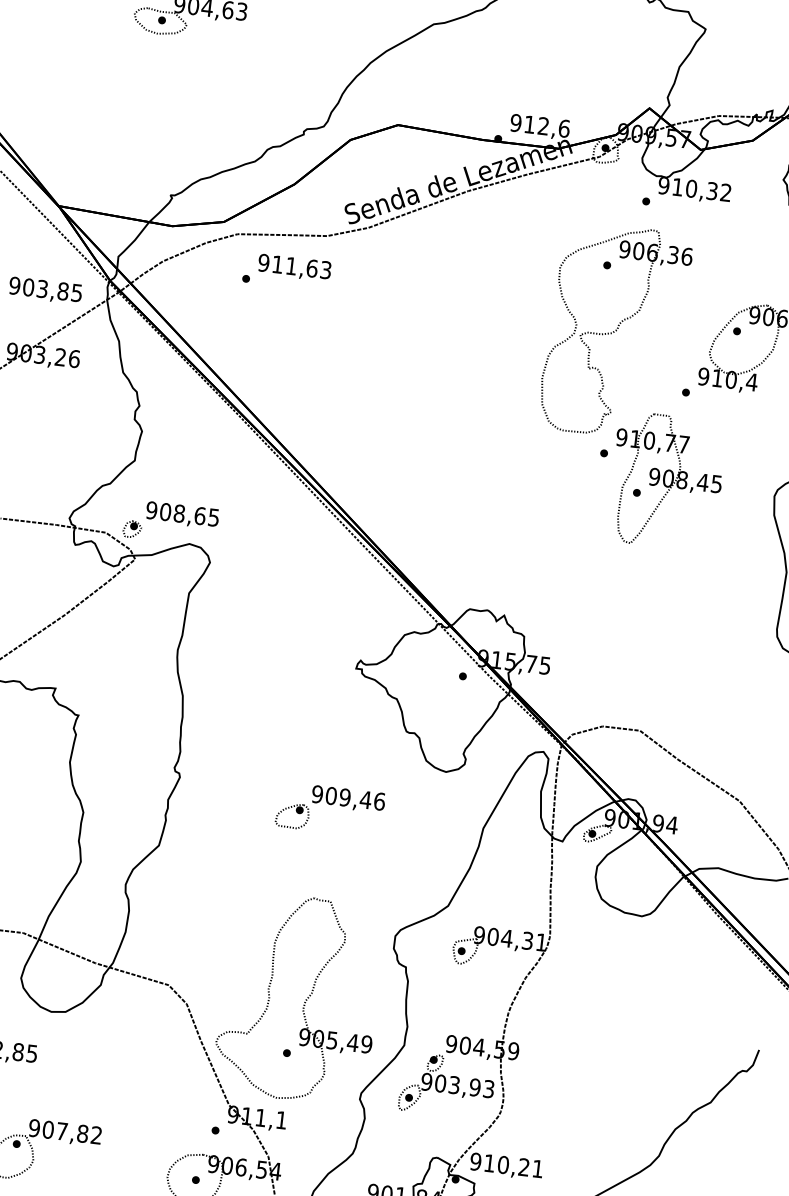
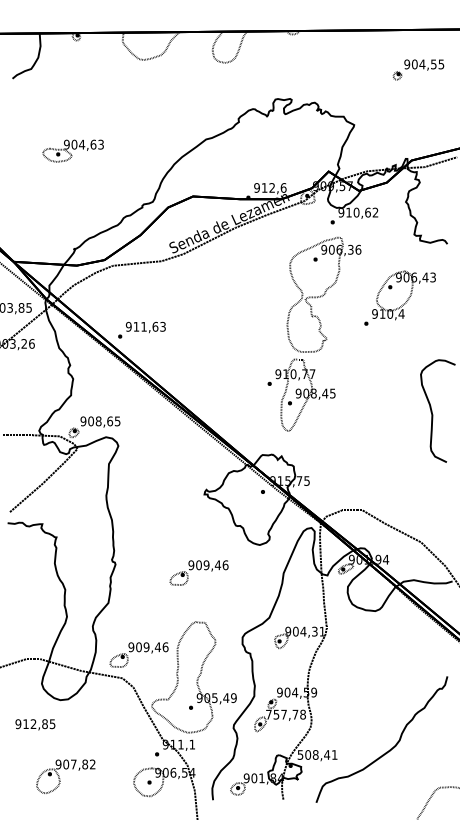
text: (711, 190) -> (367, 212), 910,32 -> 910,62
text: (286, 270) -> (141, 329), moved
part: (659, 479) -> (301, 394), moved
part: (202, 945) -> (138, 654), added
text: (457, 1085) -> (285, 714), 903,93 -> 757,78
text: (499, 1163) -> (313, 754), 910,21 -> 508,41

